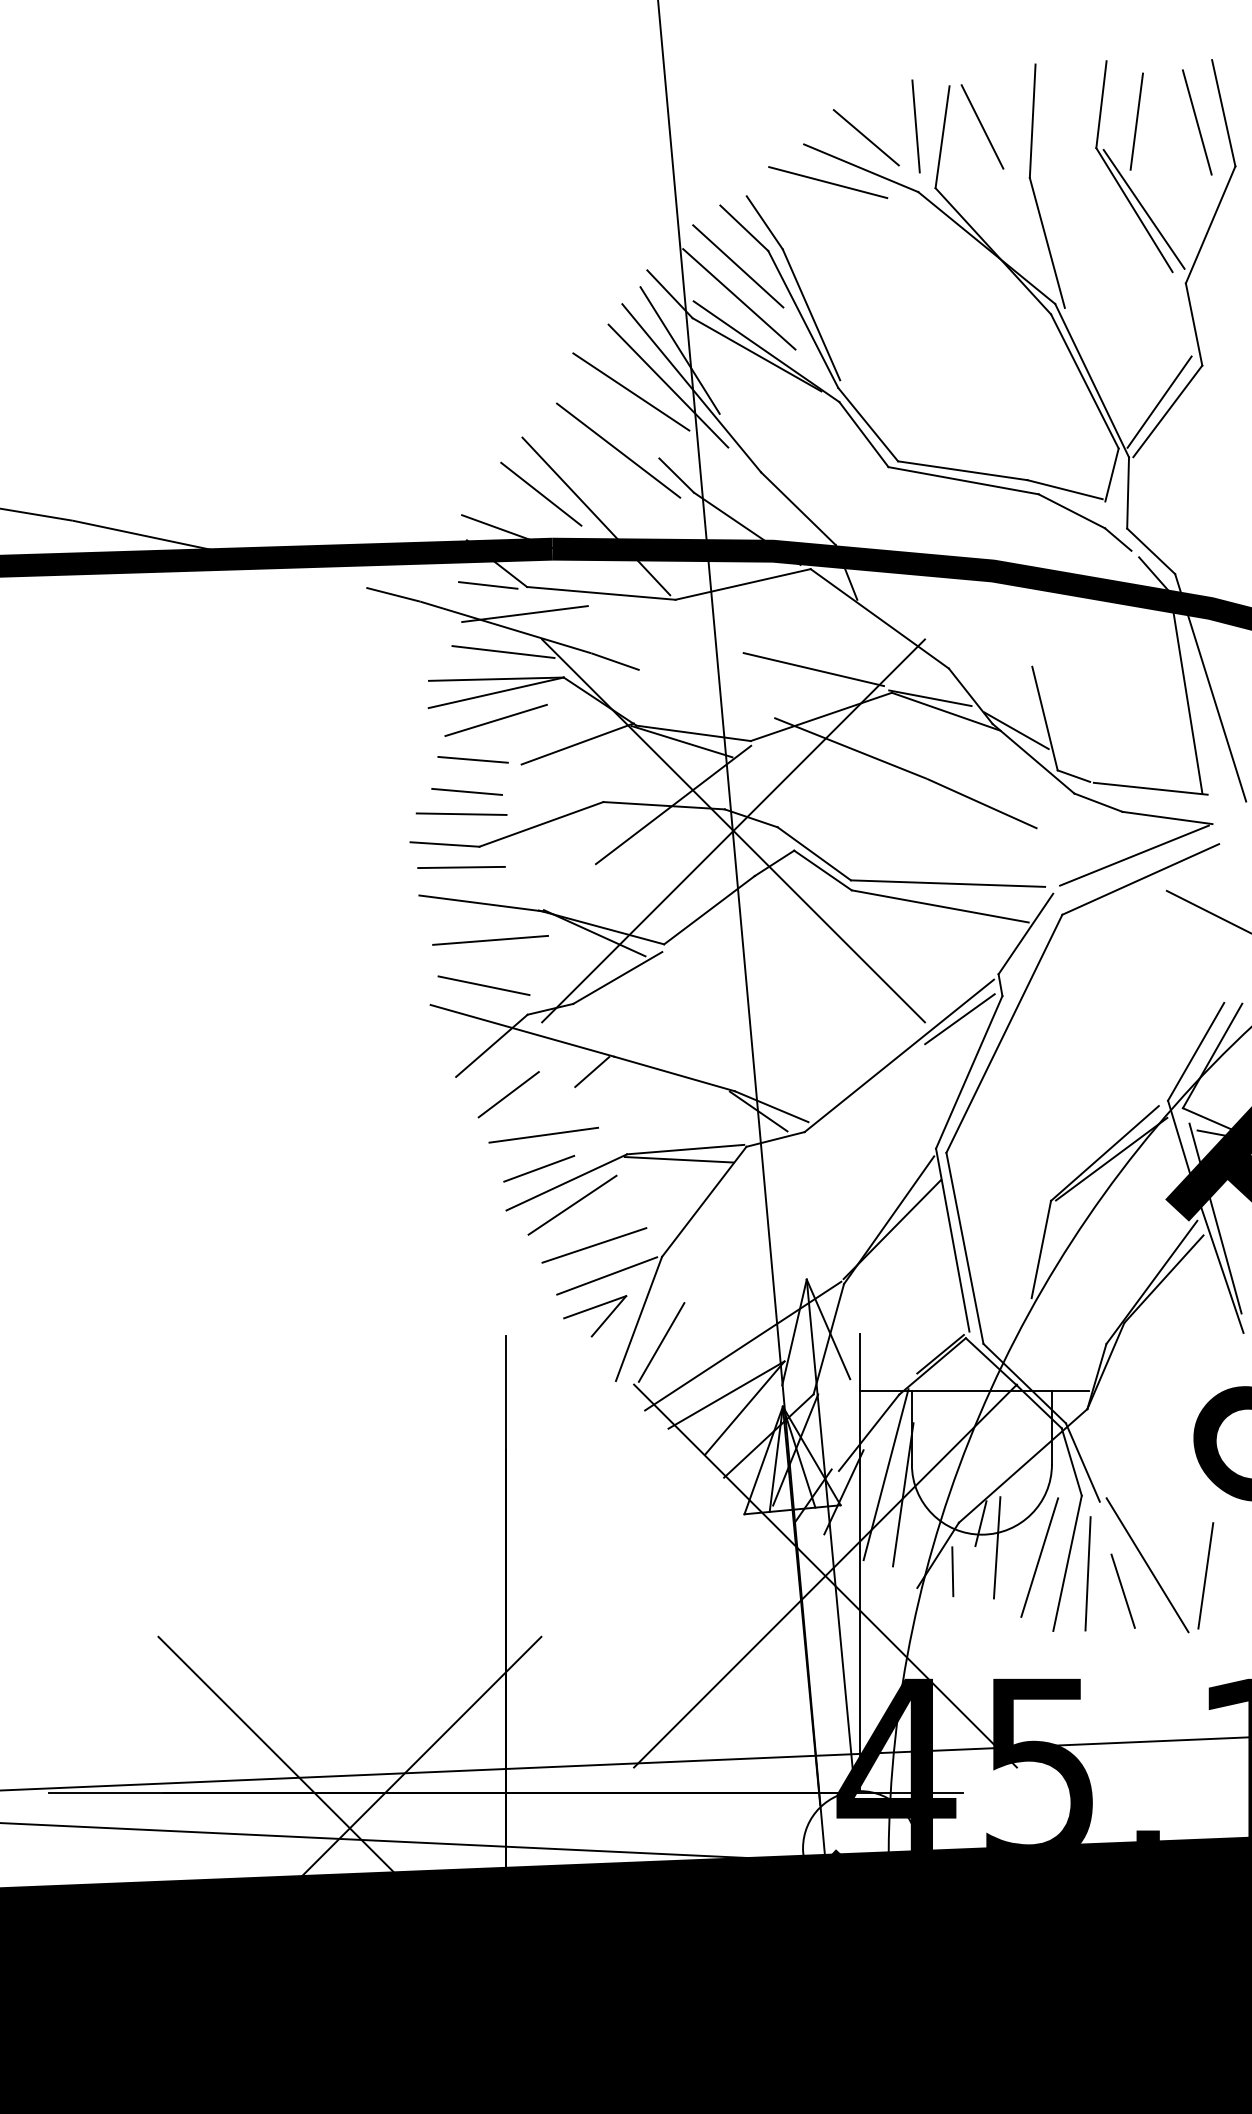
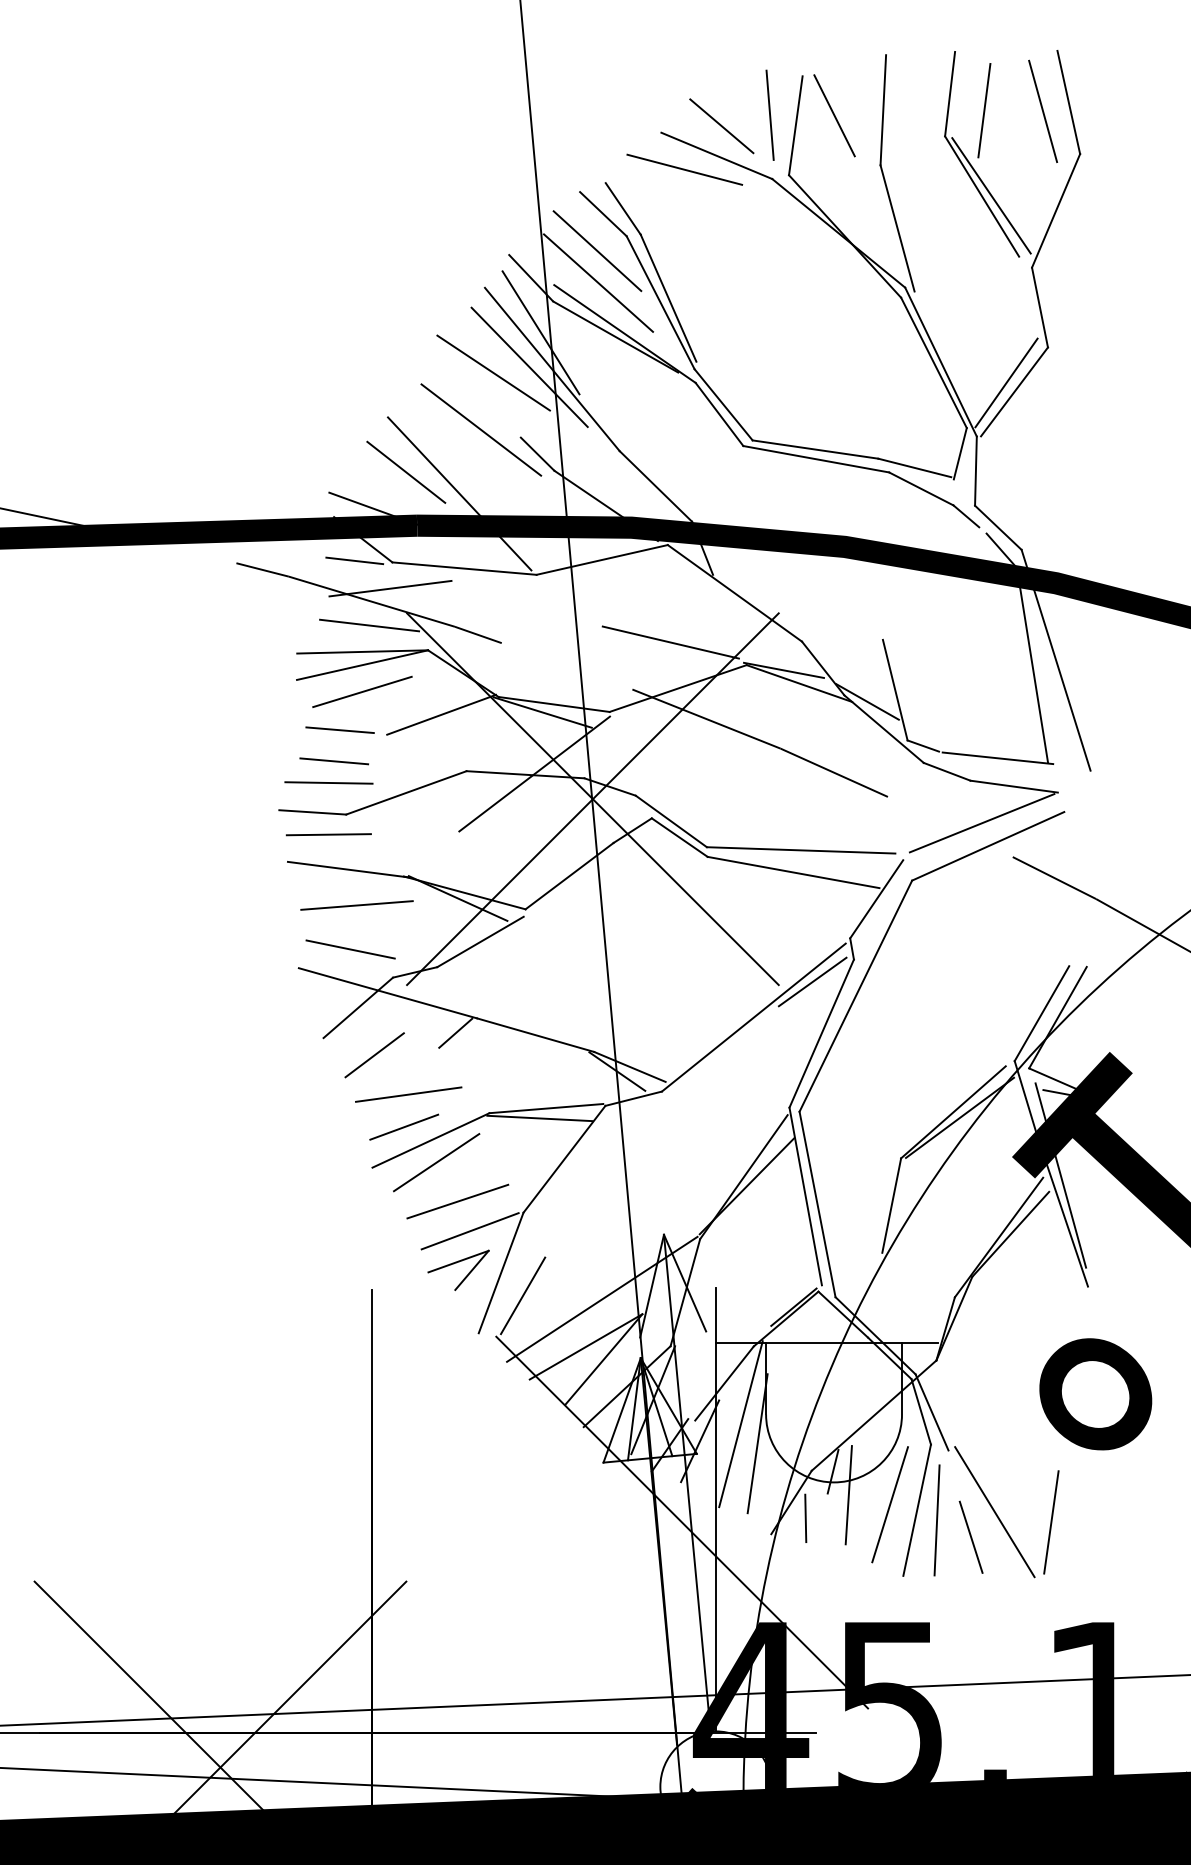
line: (825, 1575) -> (682, 1522), removed

